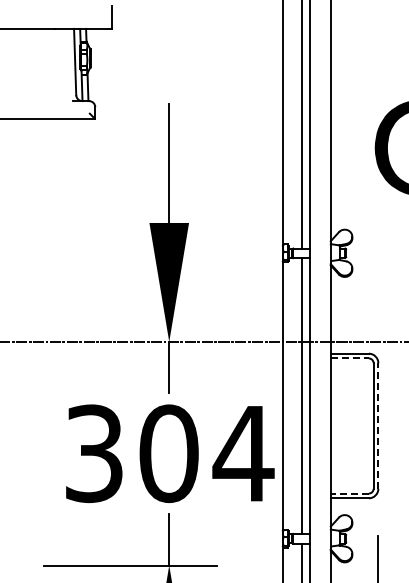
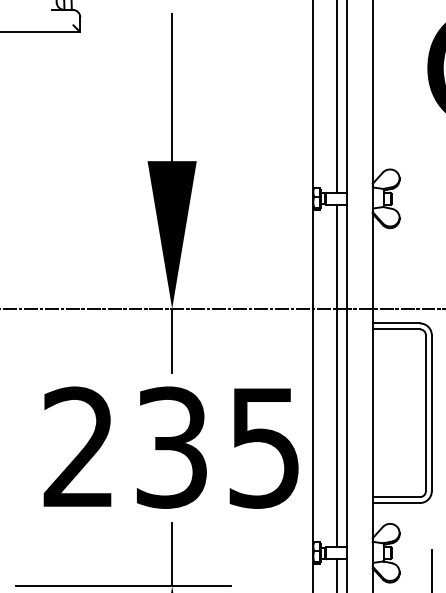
line: (350, 358) -> (397, 329), dashed -> solid
line: (378, 426) -> (431, 413), dashed -> solid
text: (169, 453) -> (172, 447), 304 -> 235
line: (349, 493) -> (395, 497), dashed -> solid

